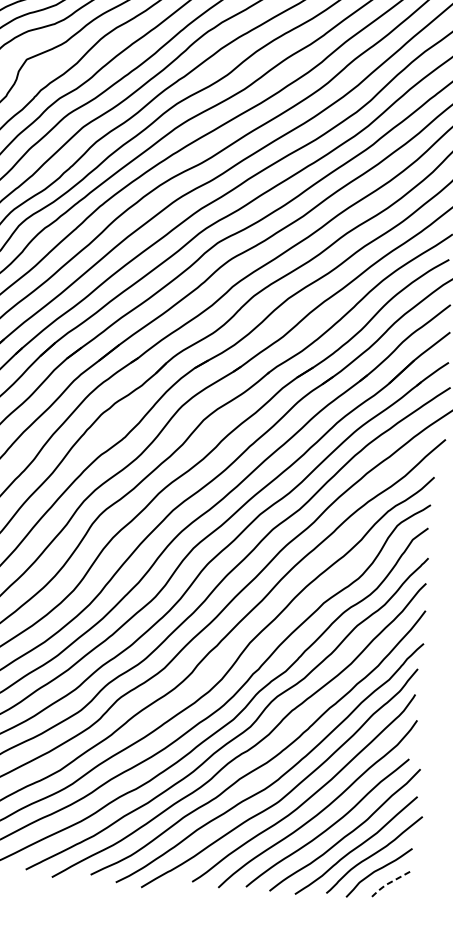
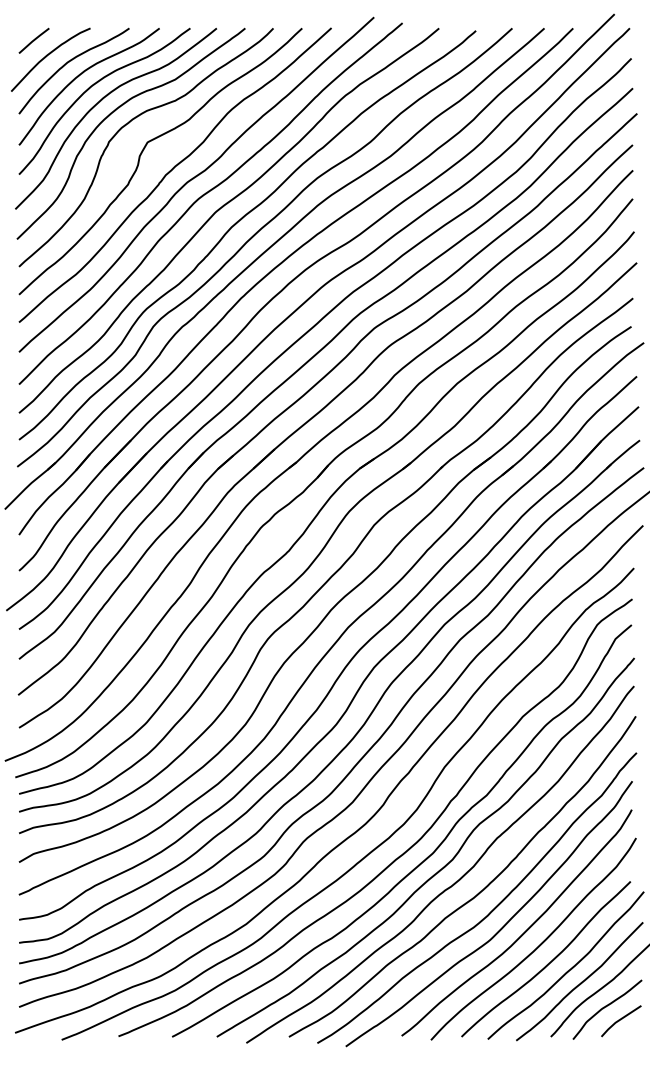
line: (388, 883) -> (618, 1020), dashed -> solid

